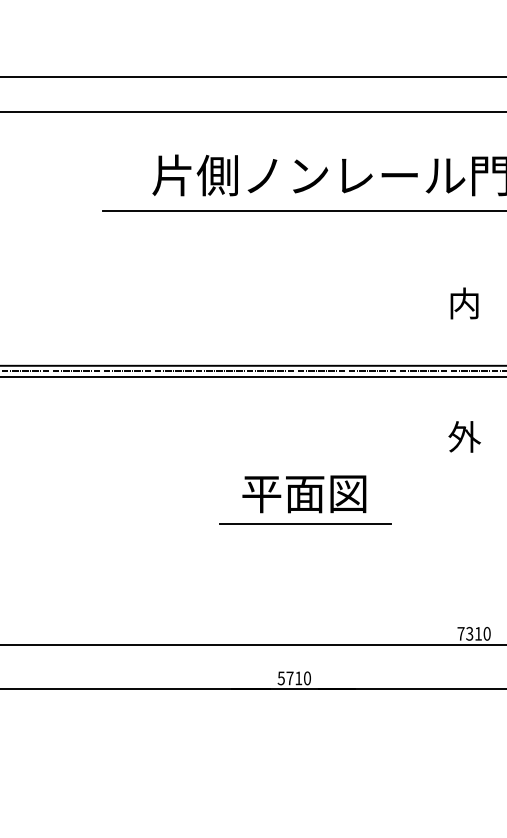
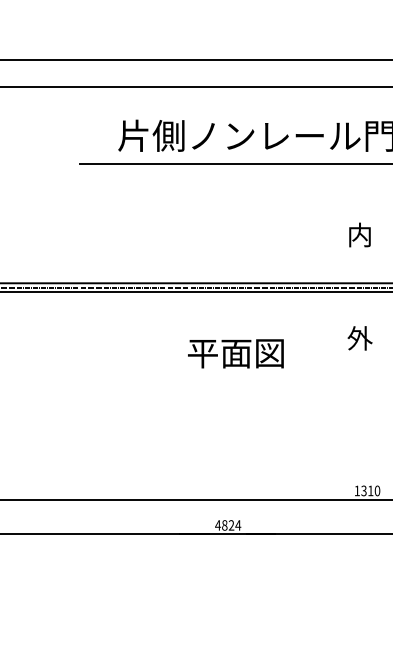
text: (303, 493) -> (235, 353), moved
line: (305, 523) -> (236, 405), removed
text: (460, 633) -> (356, 490), 7310 -> 1310
text: (294, 678) -> (228, 525), 5710 -> 4824

